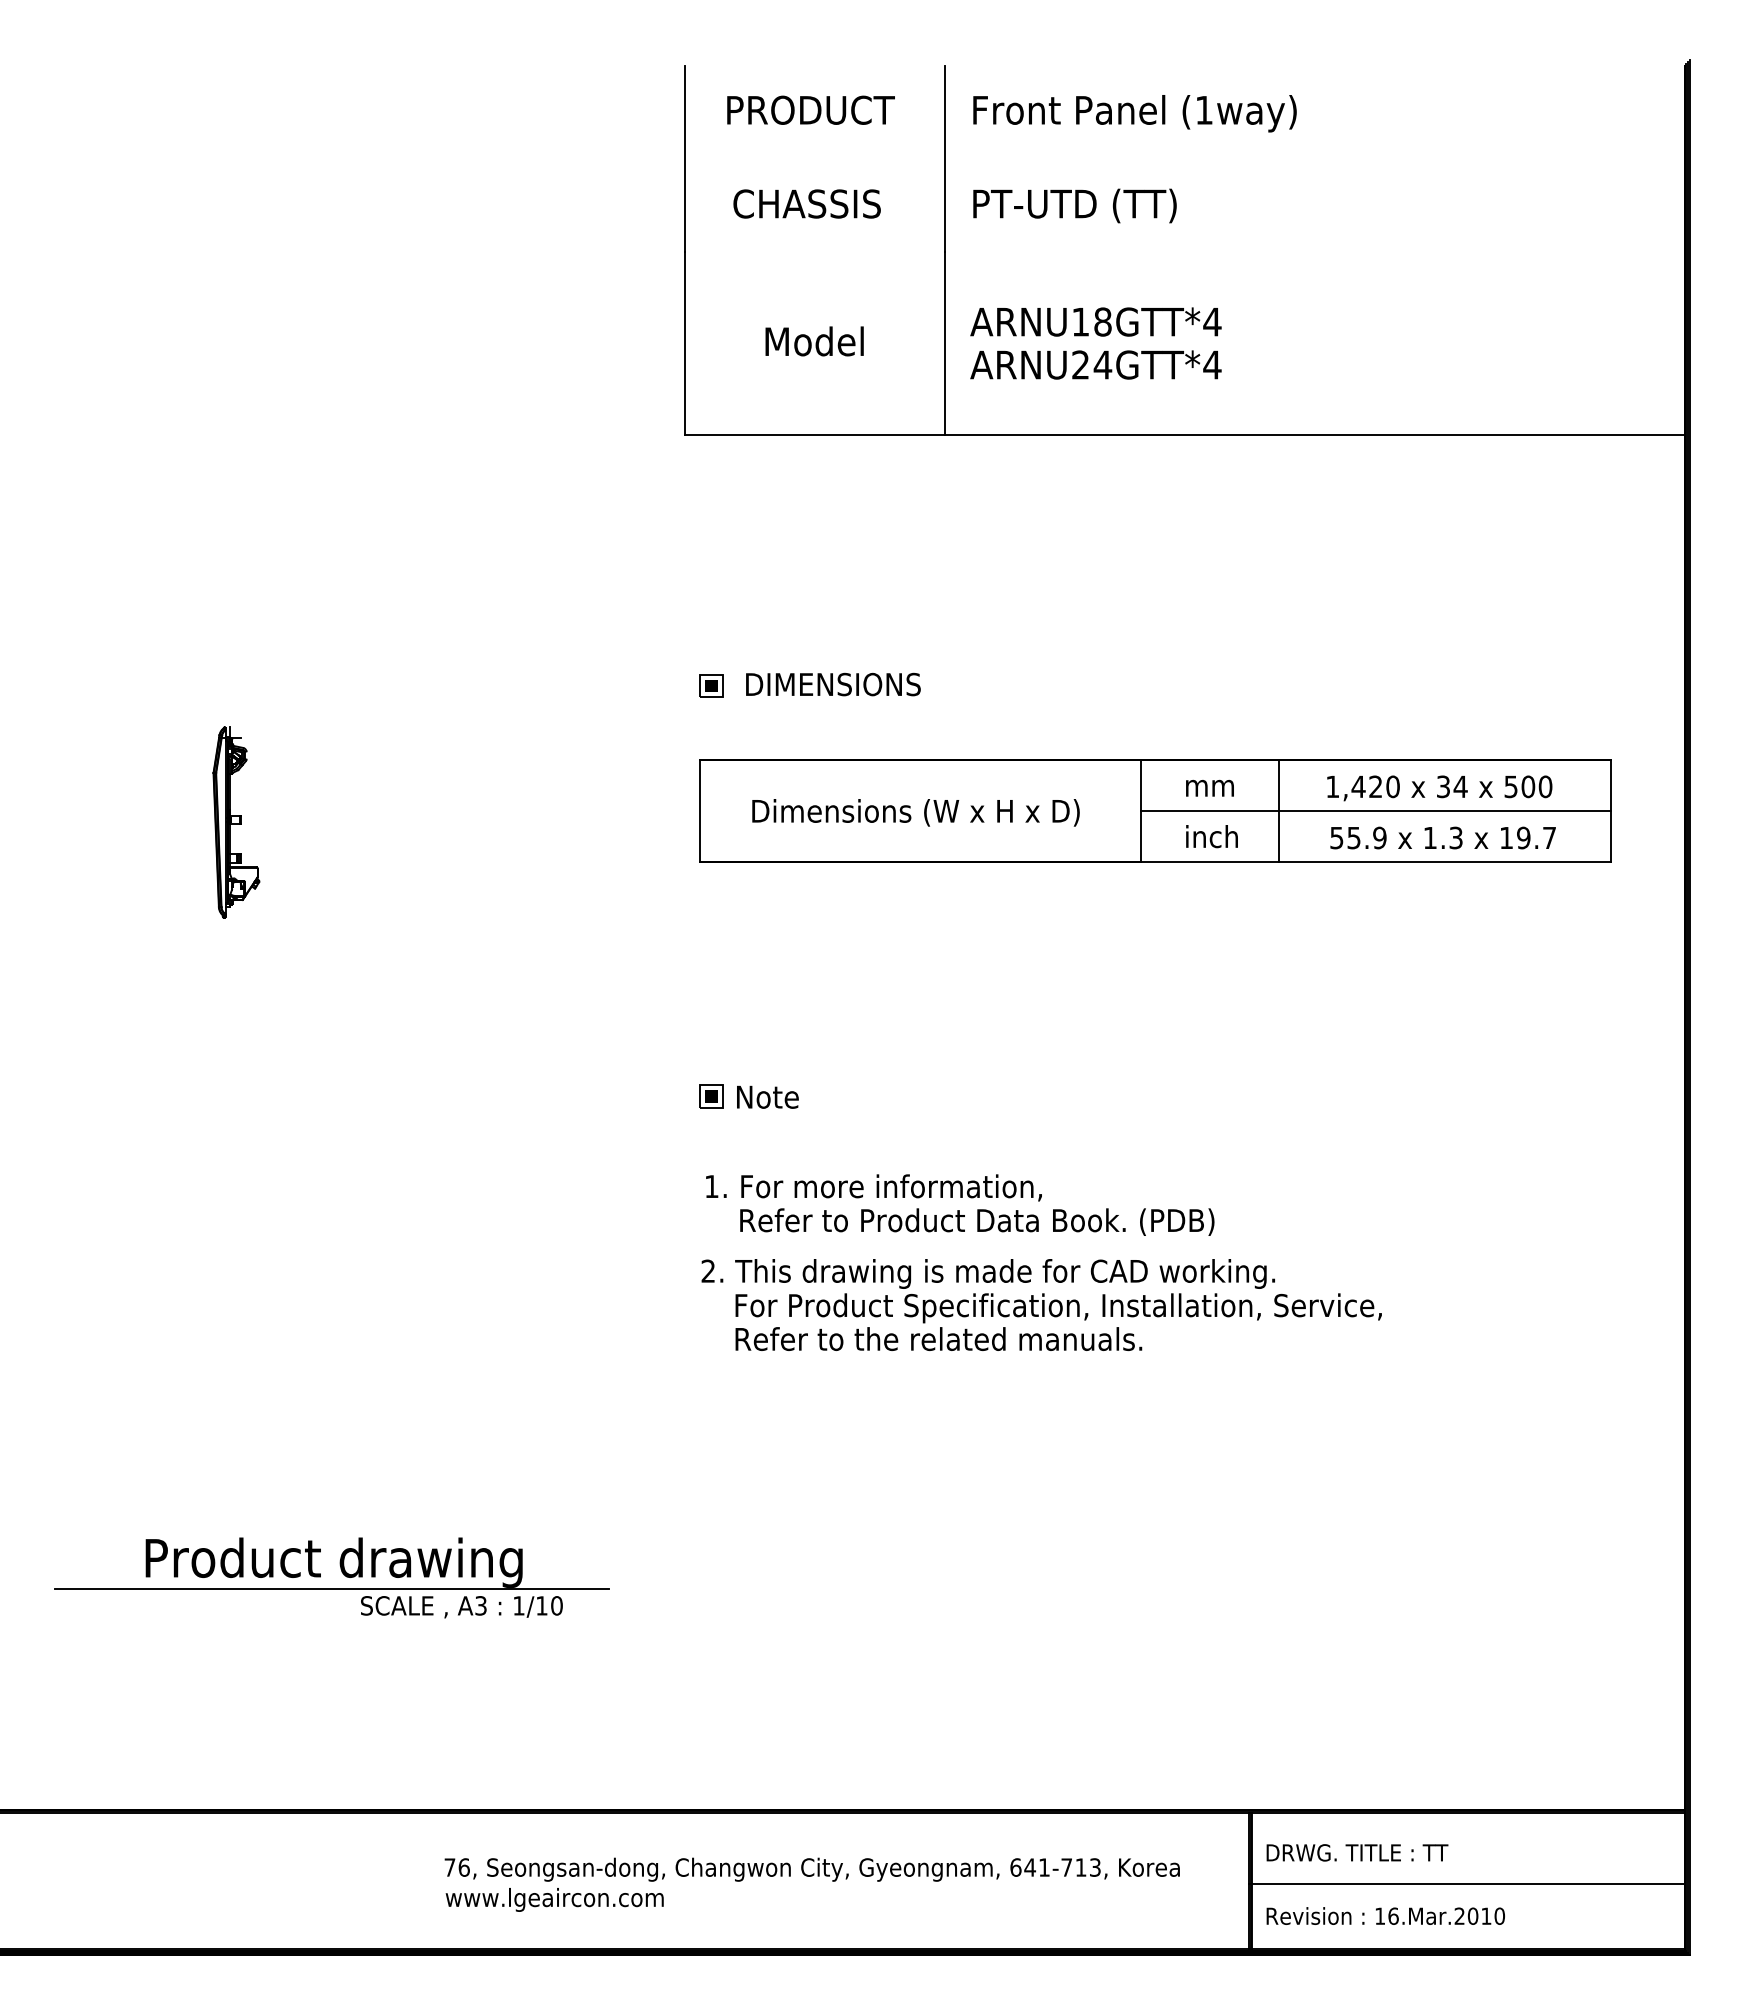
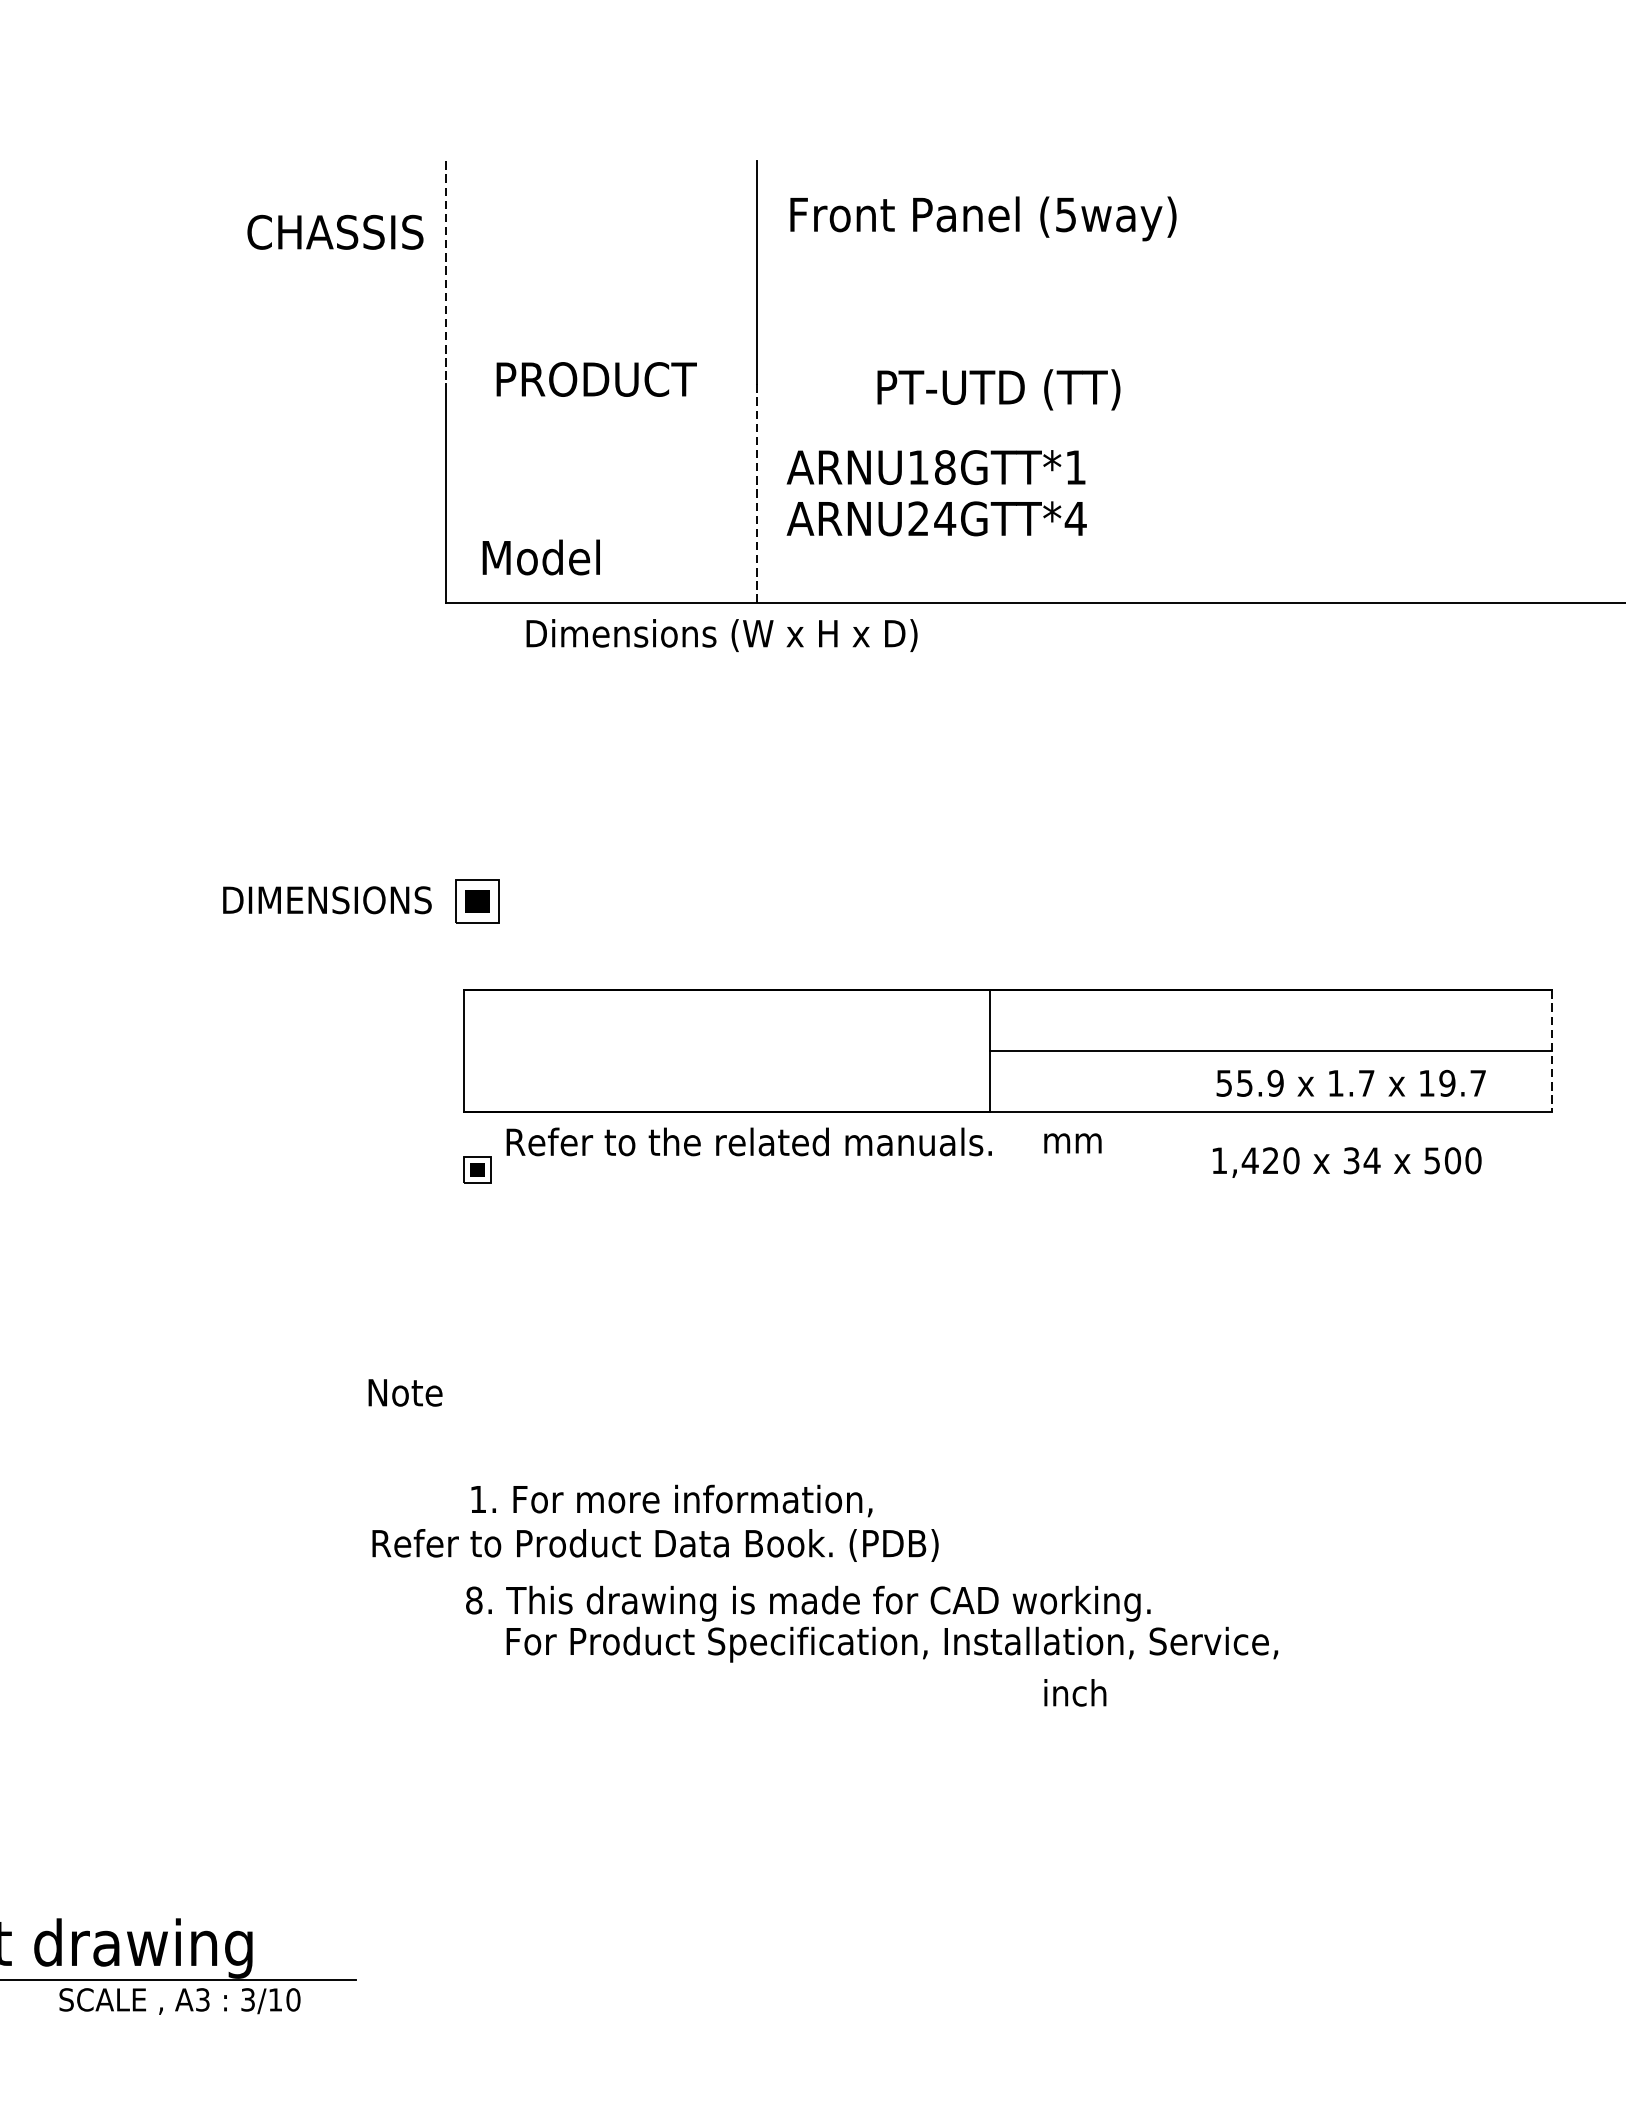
text: (810, 109) -> (596, 378), moved
text: (1204, 110) -> (1066, 215), (1way) -> (5way)
line: (685, 159) -> (446, 273), solid -> dashed
text: (806, 203) -> (334, 231), moved
text: (1074, 205) -> (998, 389), moved
text: (1212, 322) -> (1075, 468), ARNU18GTT*4 -> ARNU18GTT*1
text: (814, 341) -> (541, 557), moved
line: (945, 344) -> (757, 494), solid -> dashed
text: (833, 684) -> (327, 900), moved
part: (711, 685) -> (477, 901), size x1.6
text: (1209, 787) -> (1072, 1142), moved
text: (1439, 788) -> (1346, 1162), moved
line: (1278, 810) -> (1154, 1050), removed
line: (1611, 811) -> (1552, 1051), solid -> dashed
text: (915, 812) -> (721, 635), moved
text: (1211, 836) -> (1074, 1692), moved
text: (1455, 837) -> (1365, 1082), 1.3 -> 1.7
part: (711, 1096) -> (477, 1169), moved
text: (767, 1096) -> (405, 1391), moved
text: (977, 1221) -> (655, 1544), moved
text: (708, 1270) -> (474, 1599), 2. -> 8.
text: (938, 1338) -> (748, 1141), moved
text: (518, 1605) -> (247, 1999), 1/10 -> 3/10

